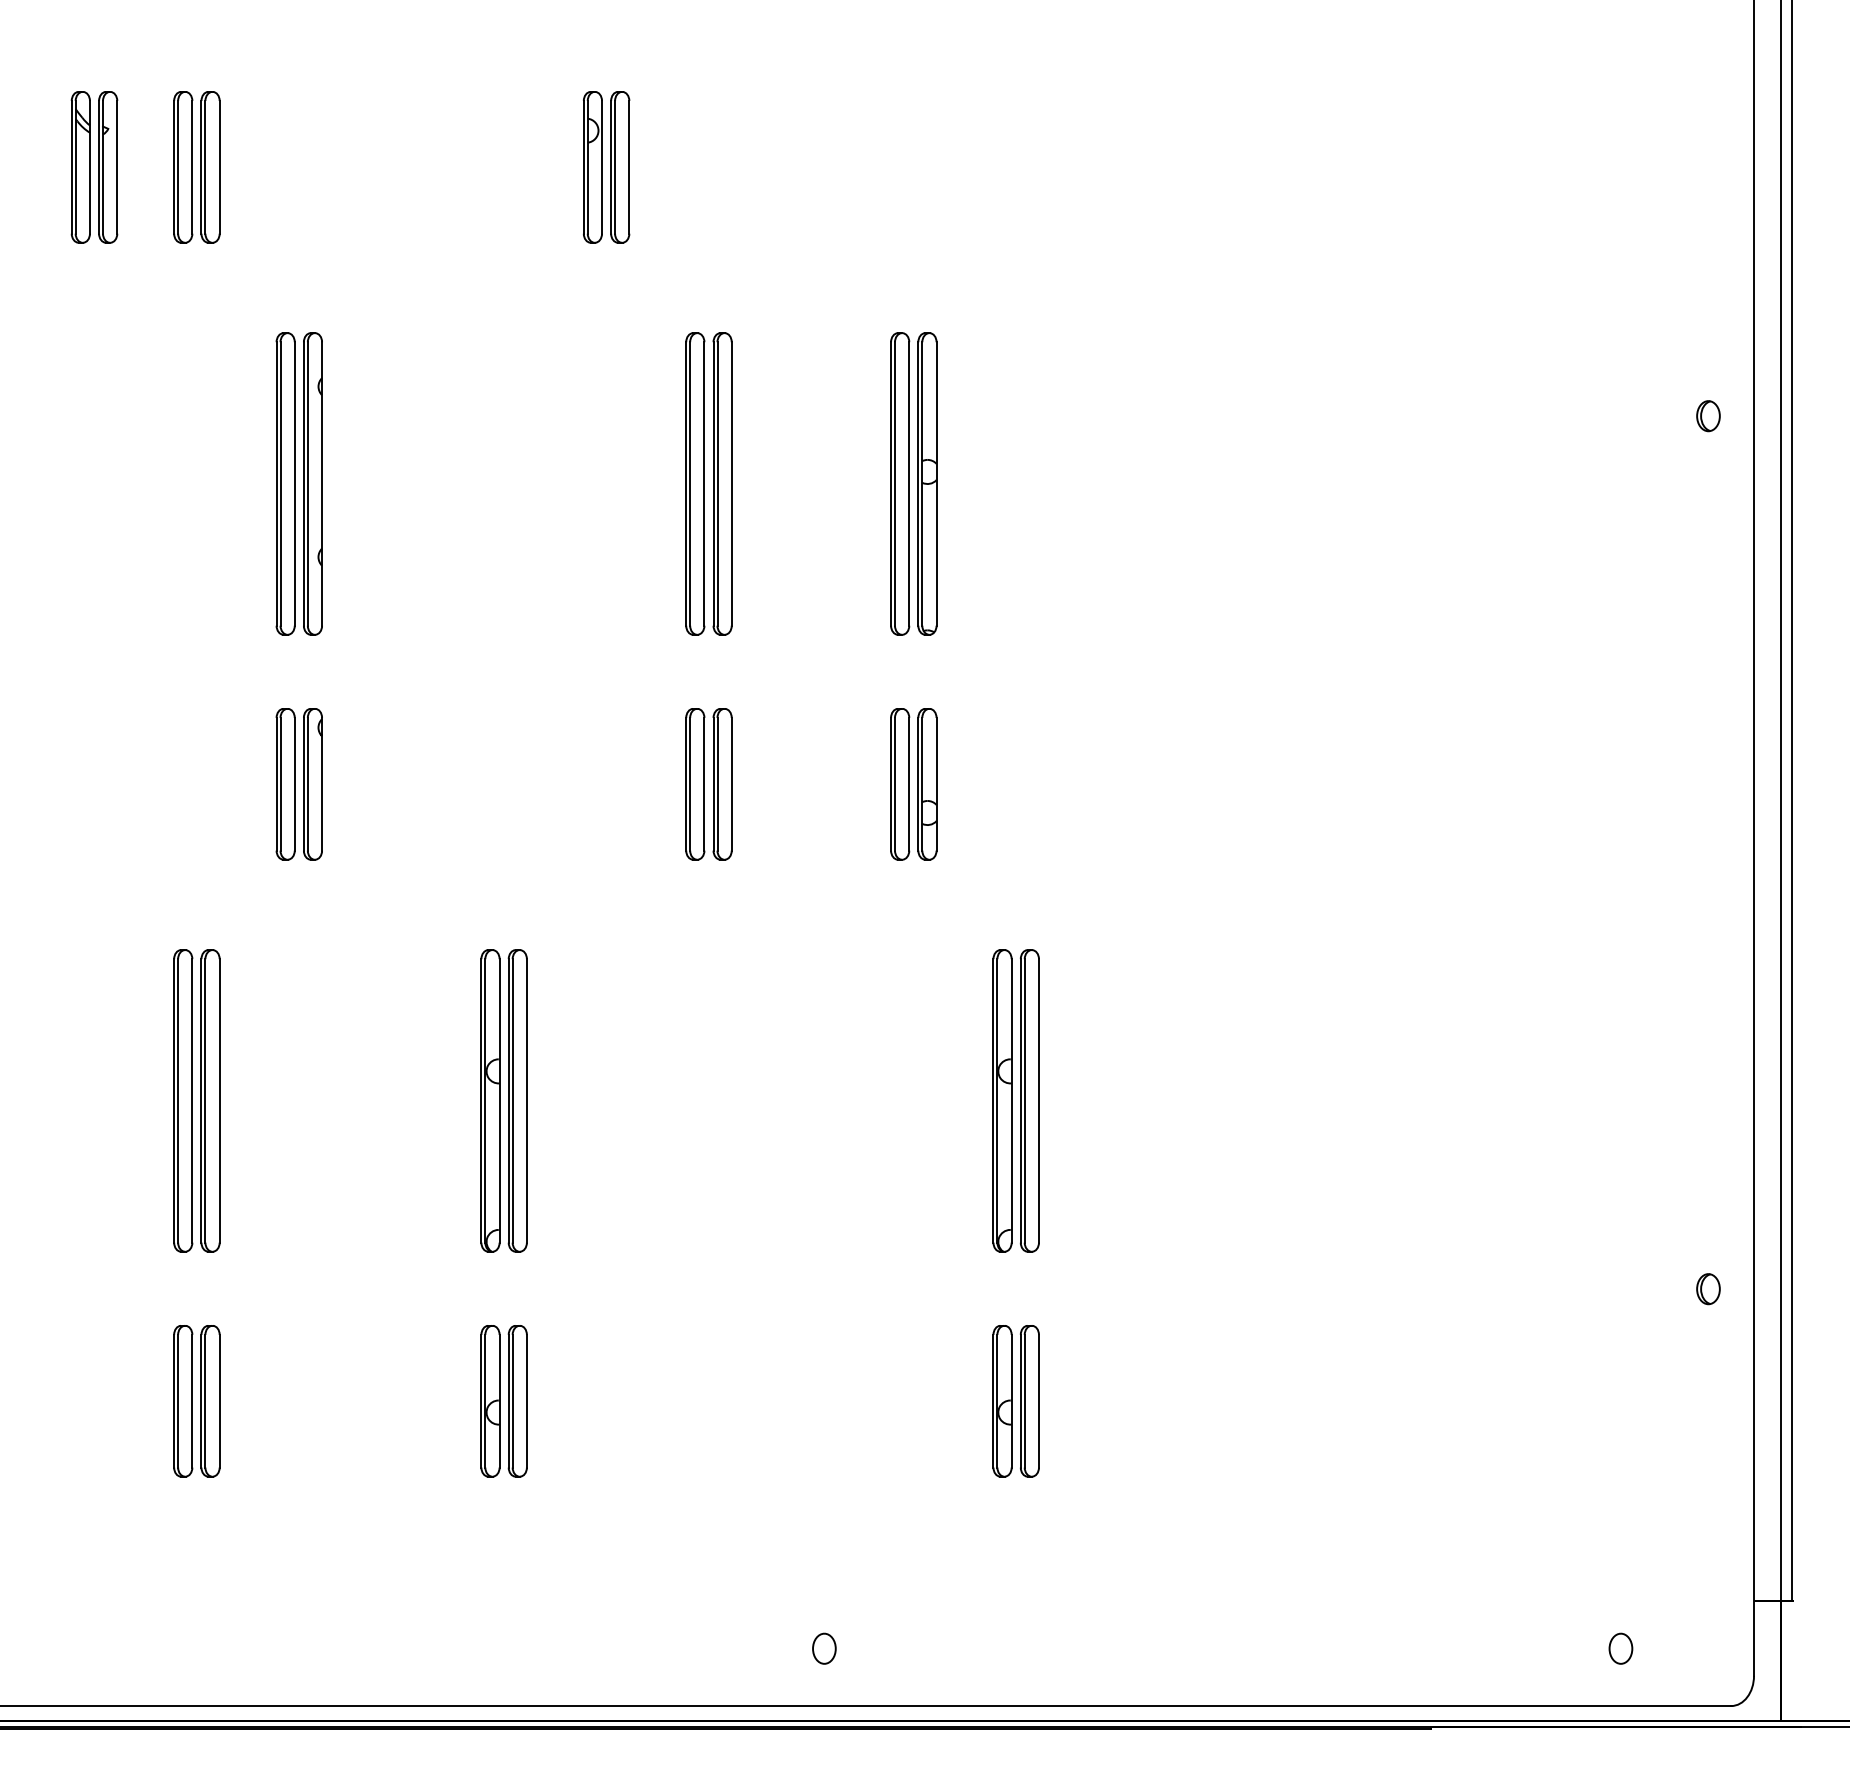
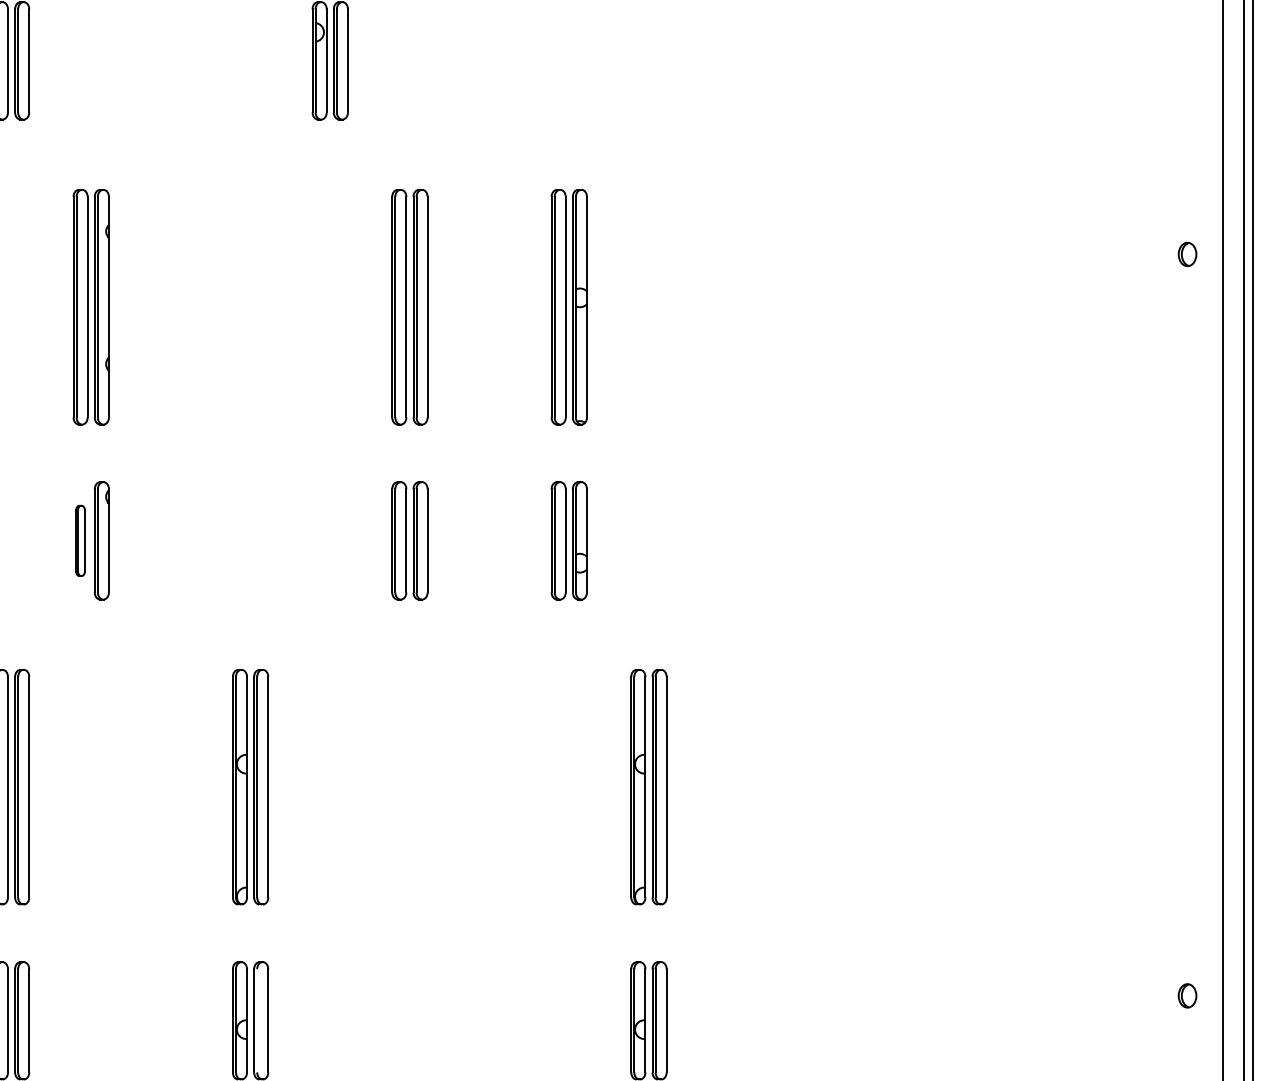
part: (285, 784) -> (80, 541), size x0.6
part: (1708, 1289) -> (1187, 996), moved
line: (512, 1400) -> (257, 1020), removed

